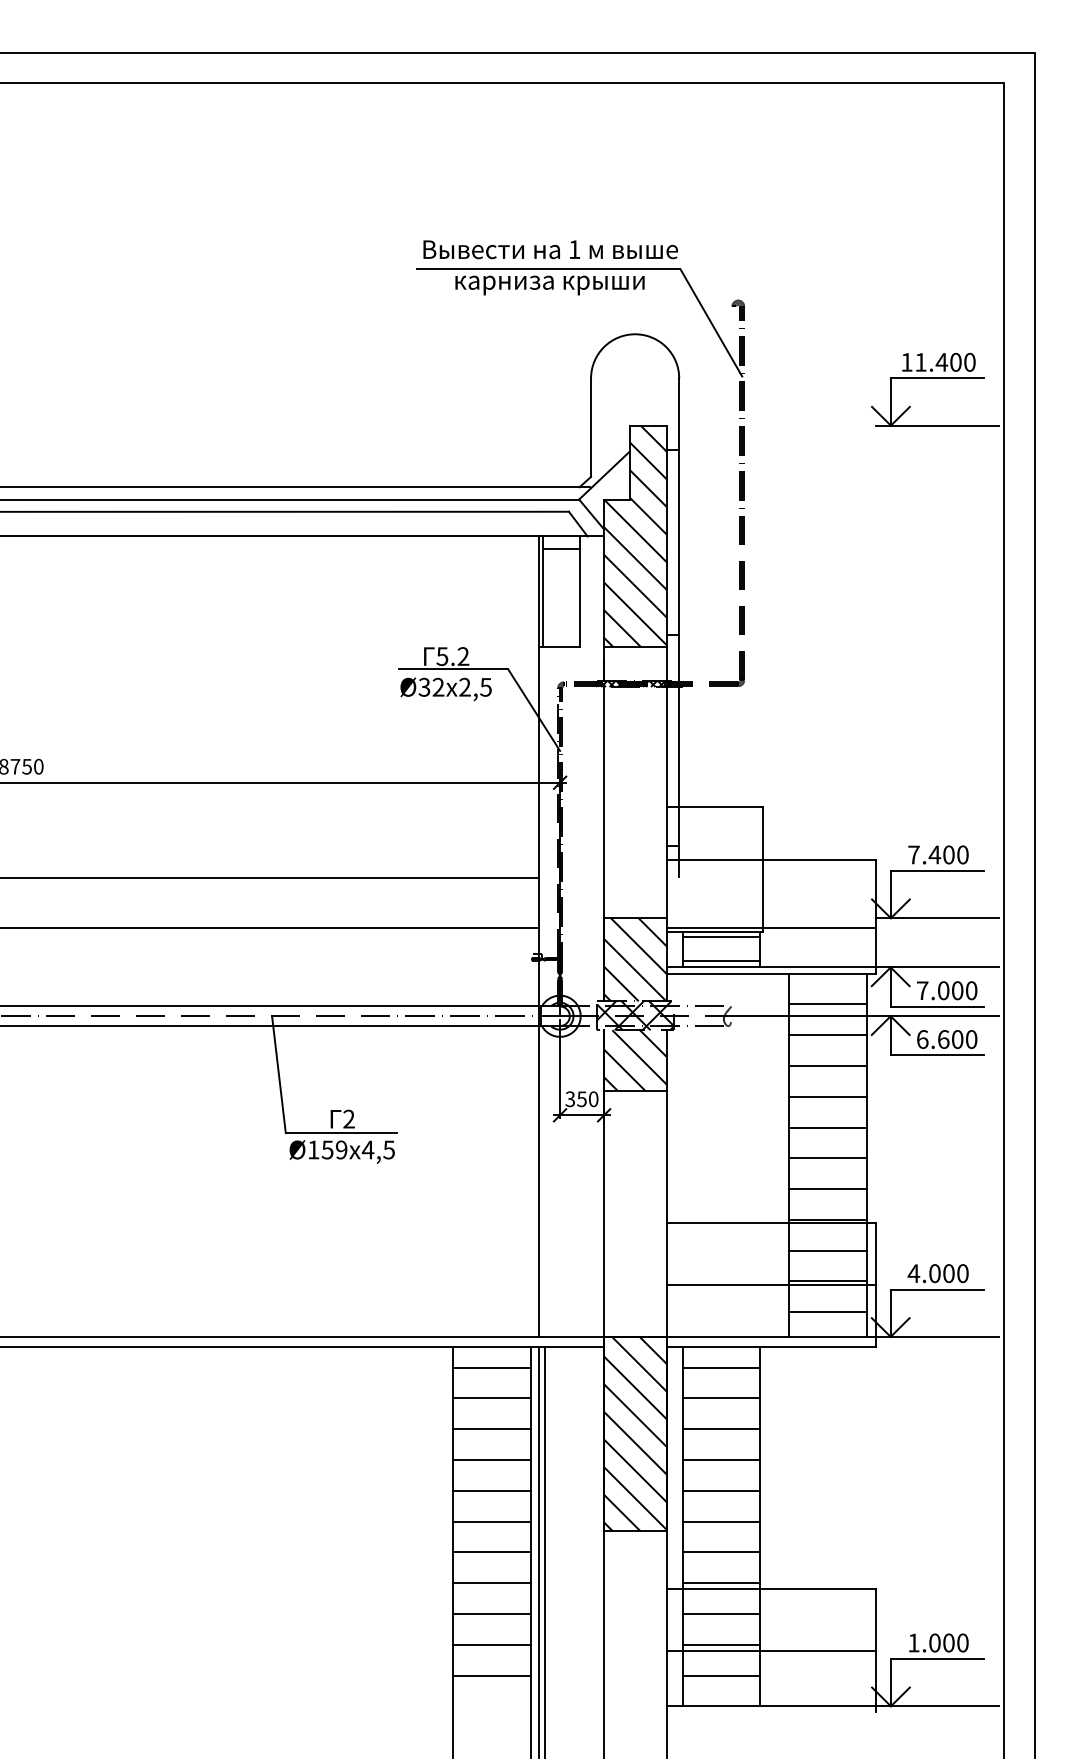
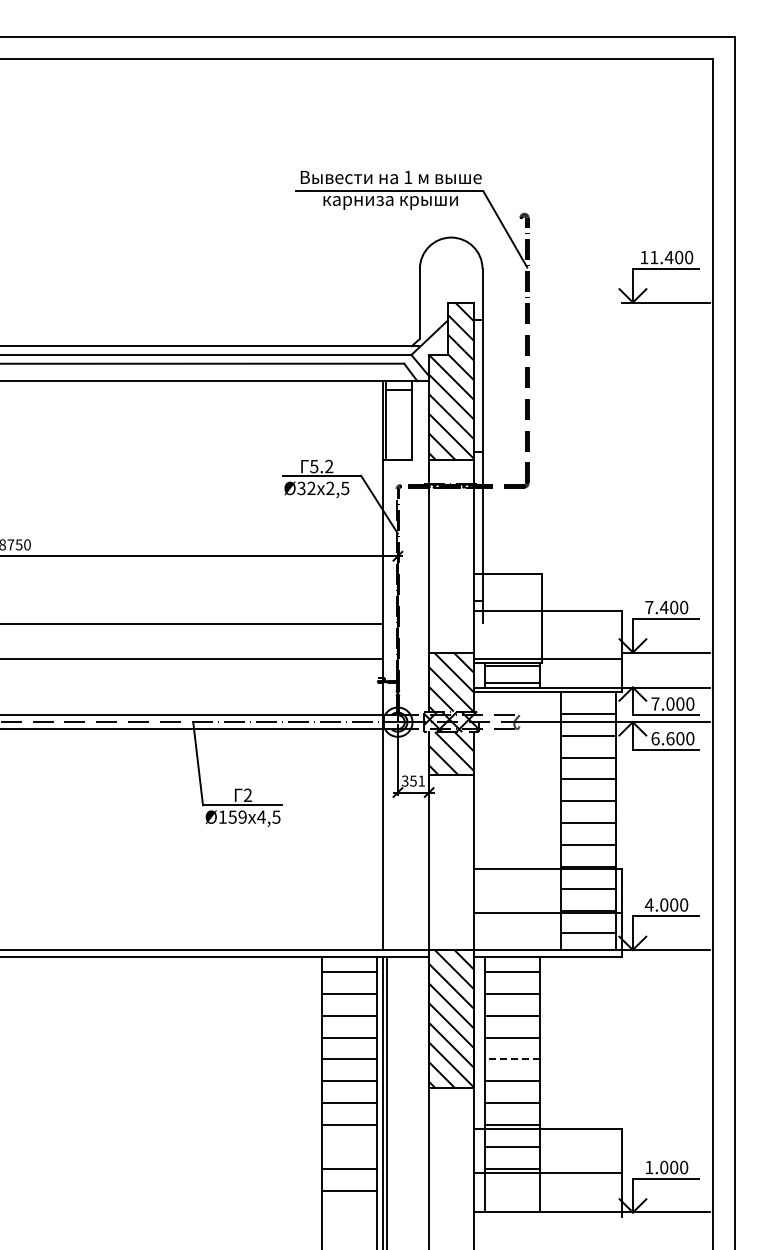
text: (593, 1098) -> (421, 780), 350 -> 351
line: (721, 1490) -> (512, 1059), solid -> dashed
line: (491, 1613) -> (349, 1146), removed
line: (721, 1675) -> (512, 1190), removed

